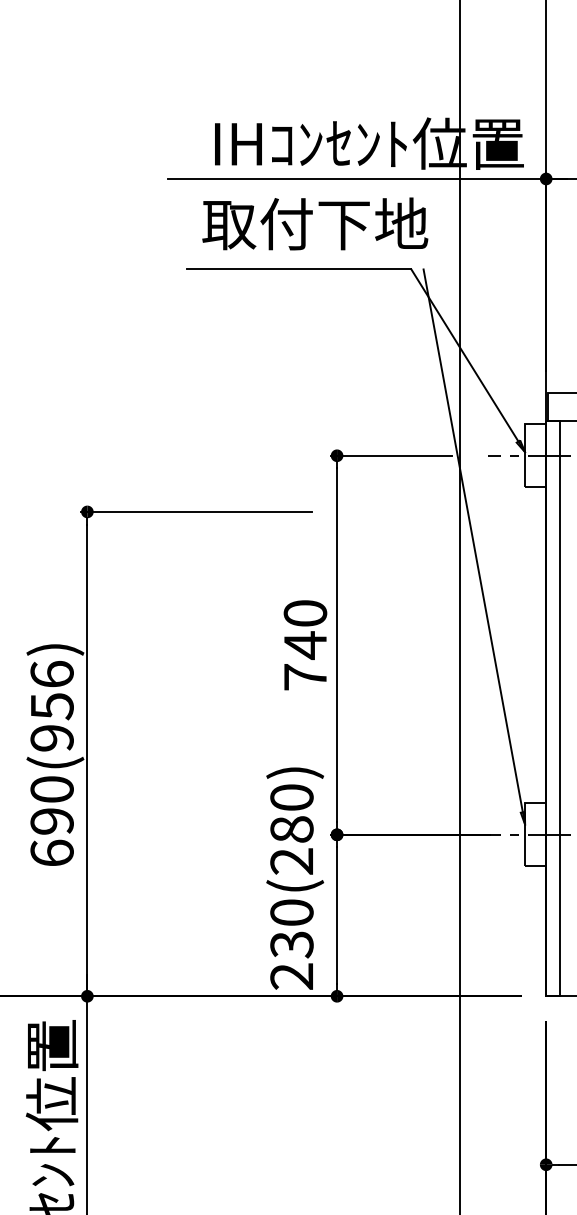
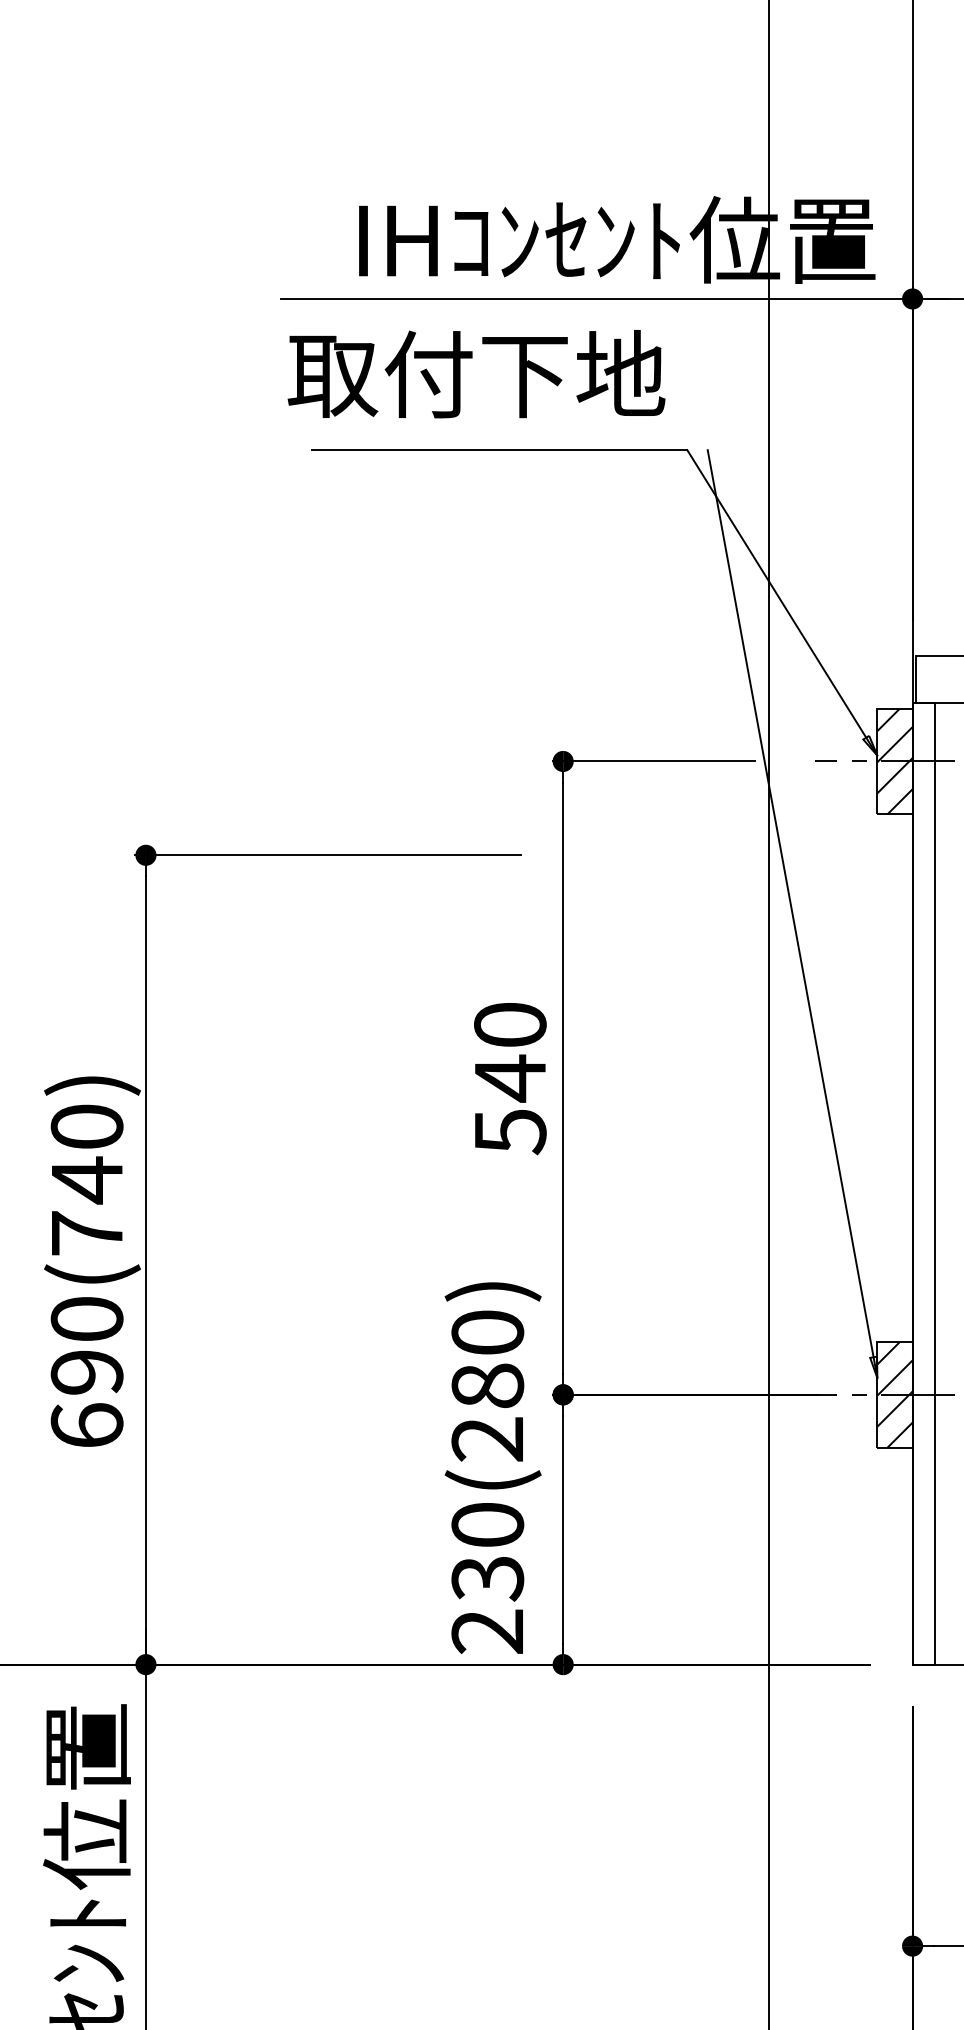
text: (315, 223) -> (476, 373), moved
hatch: (535, 455) -> (894, 761), added
text: (305, 677) -> (510, 1131), 740 -> 540
text: (51, 706) -> (85, 1180), 690(956) -> 690(740)
hatch: (535, 834) -> (894, 1394), added

